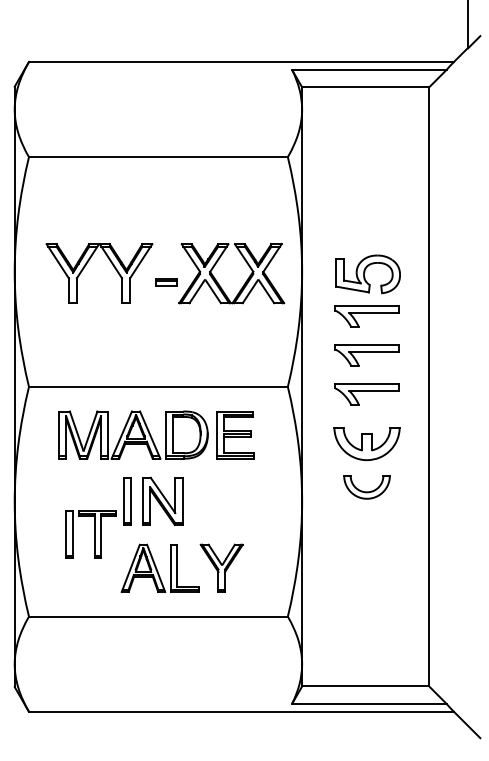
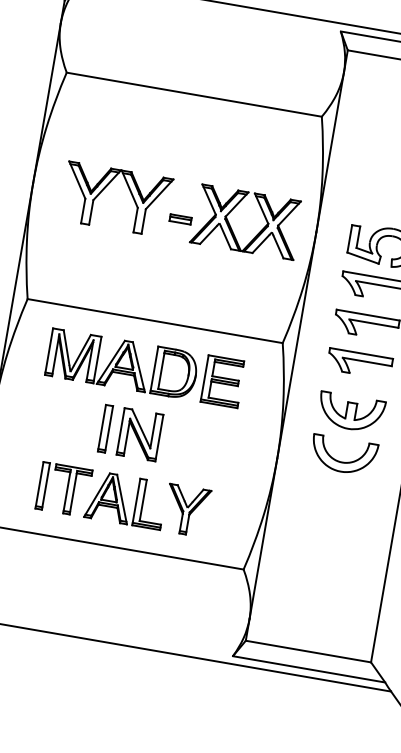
part: (366, 487) -> (343, 455), size x1.43
part: (90, 534) -> (63, 489), moved

